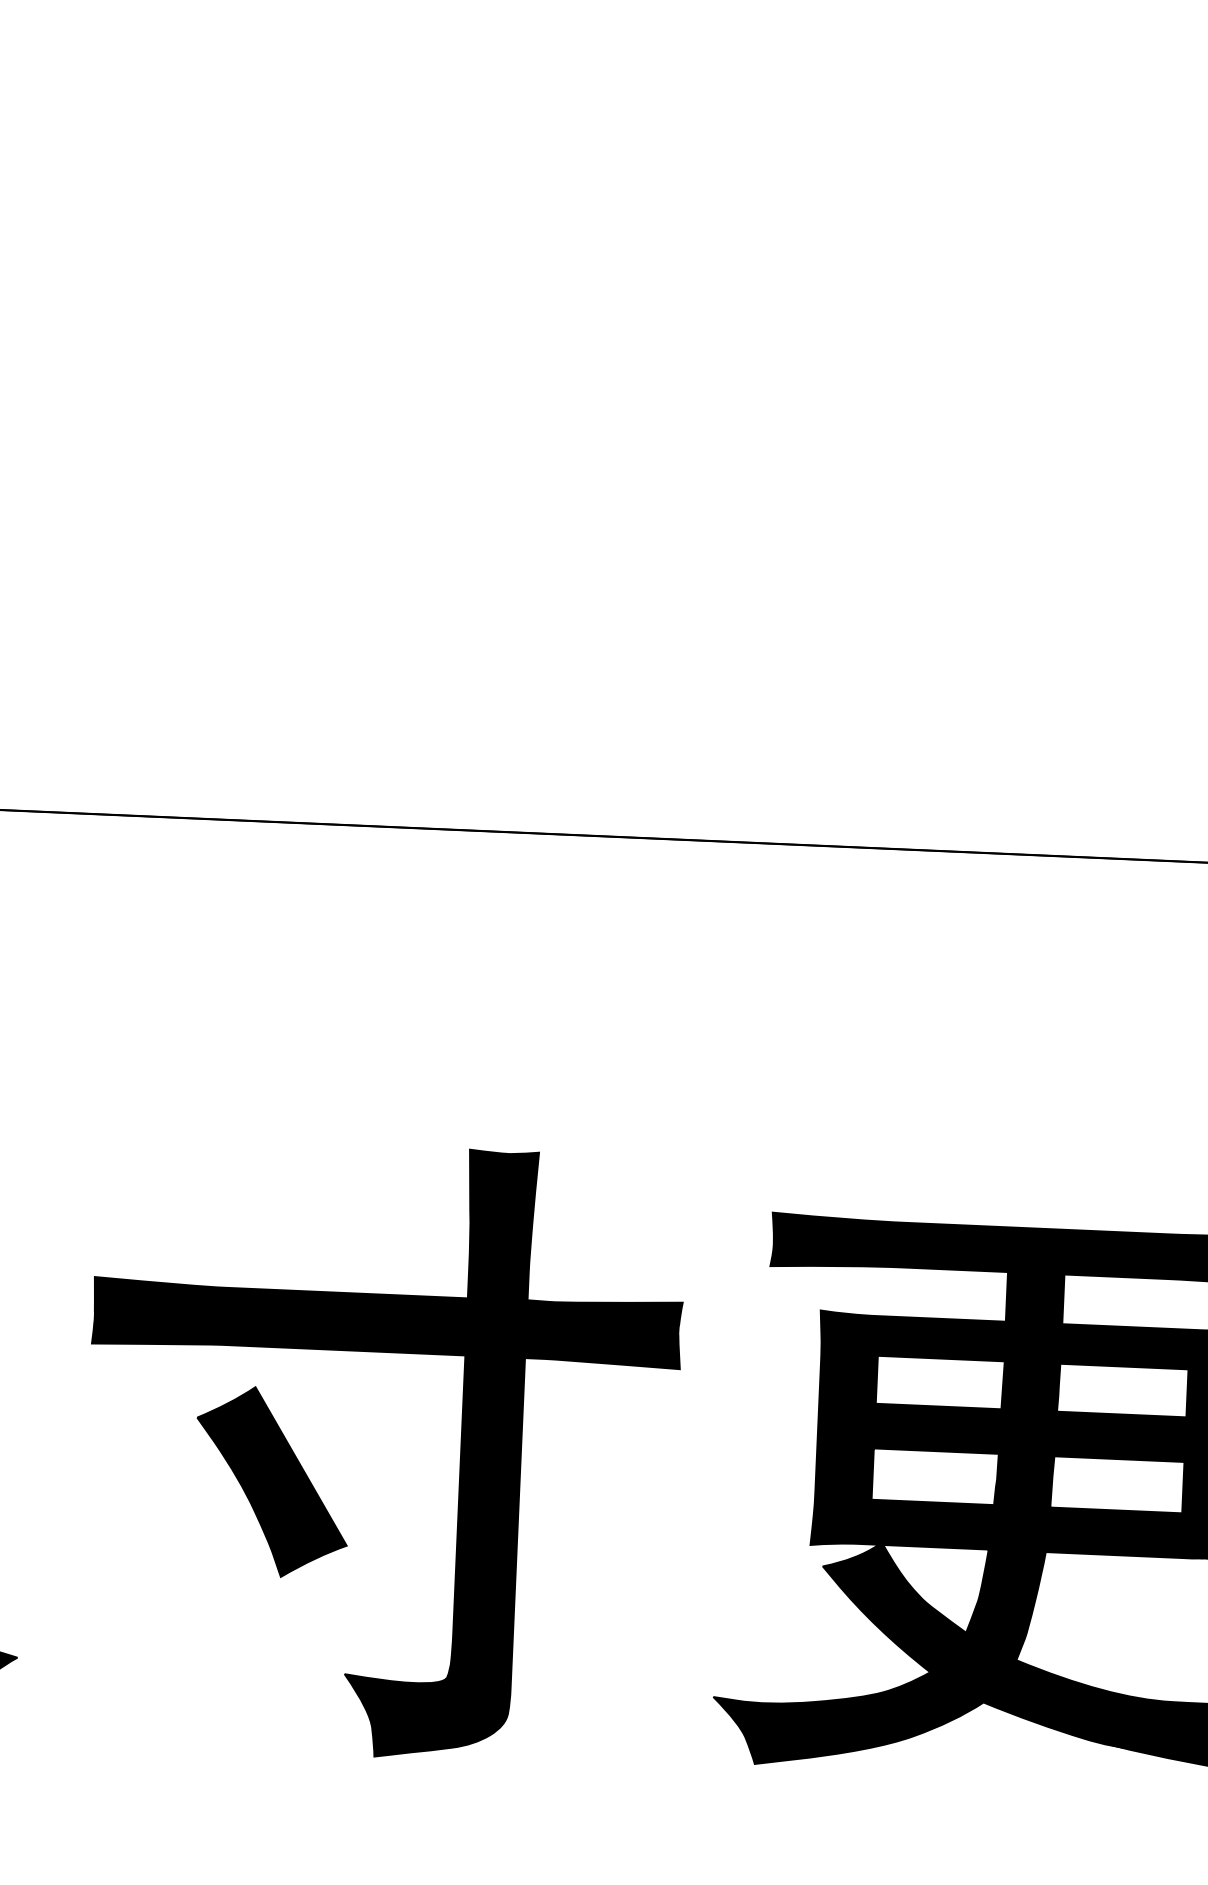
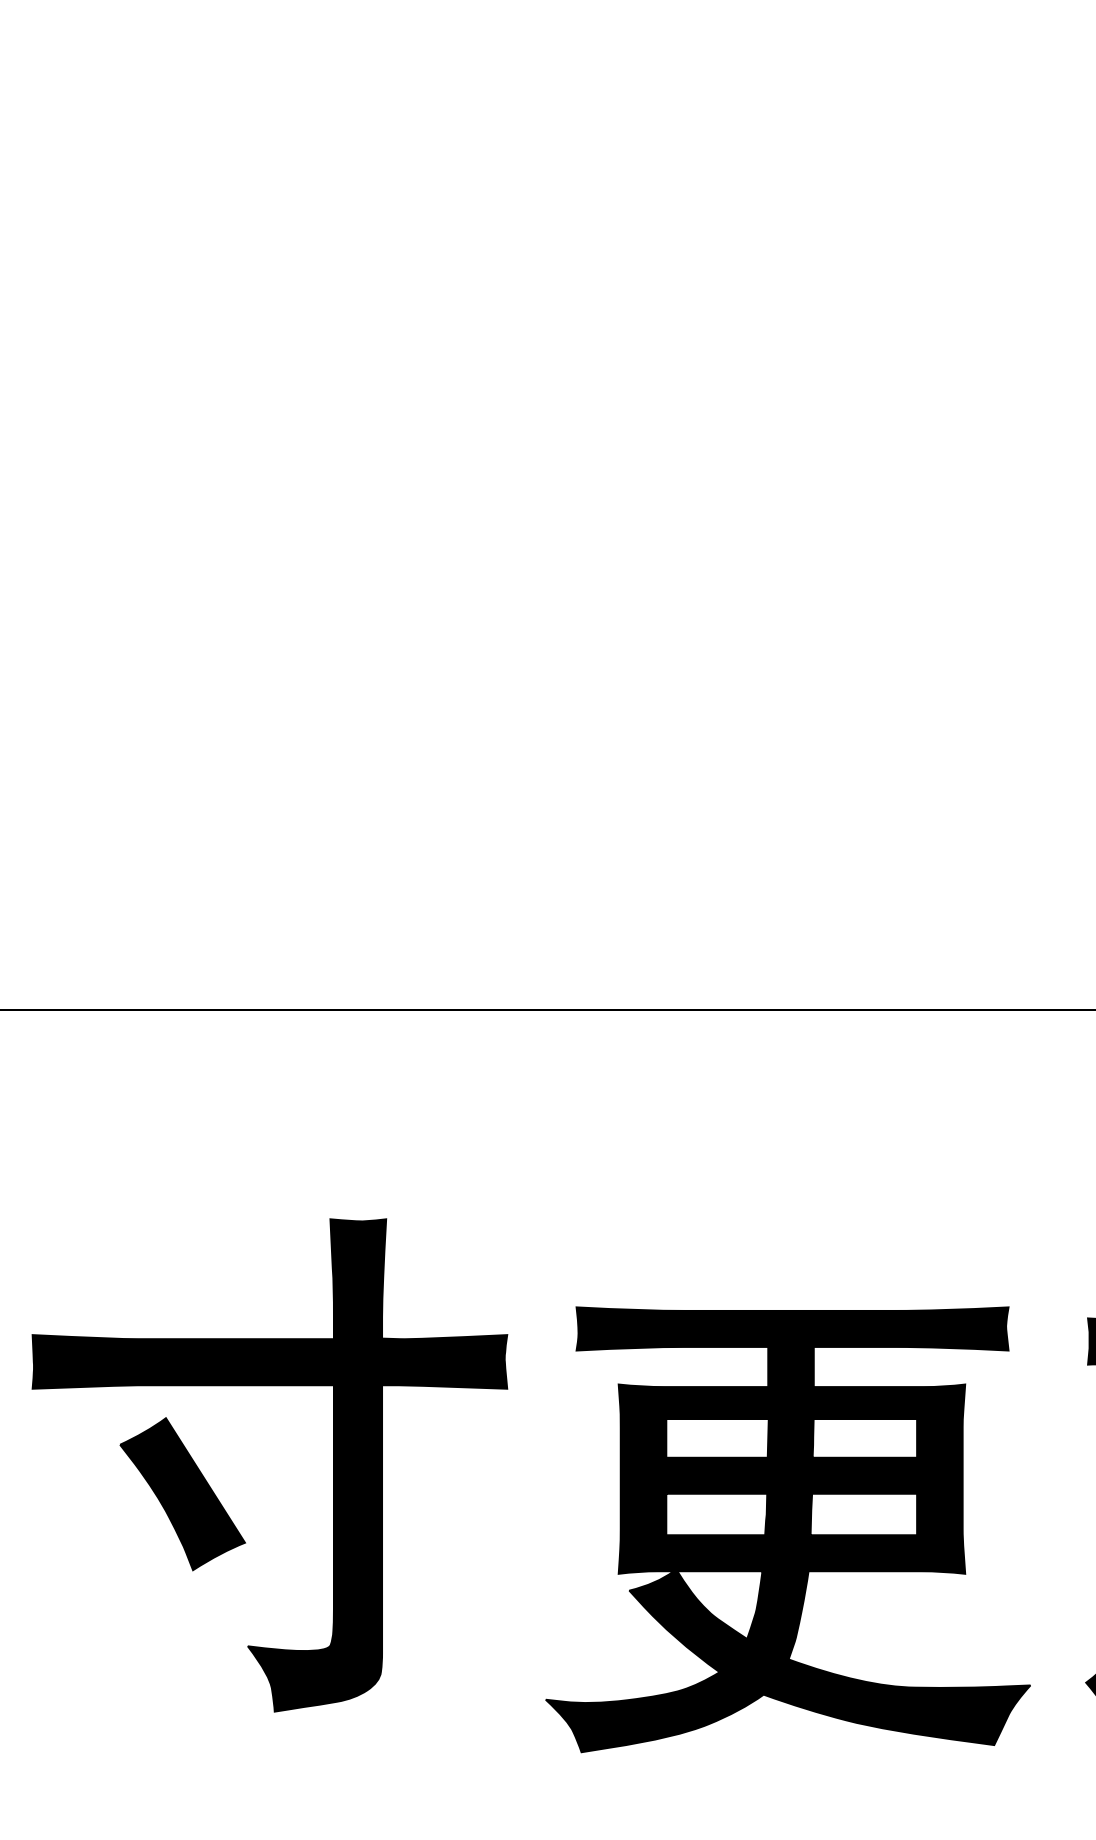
part: (313, 1485) -> (216, 1495), moved

